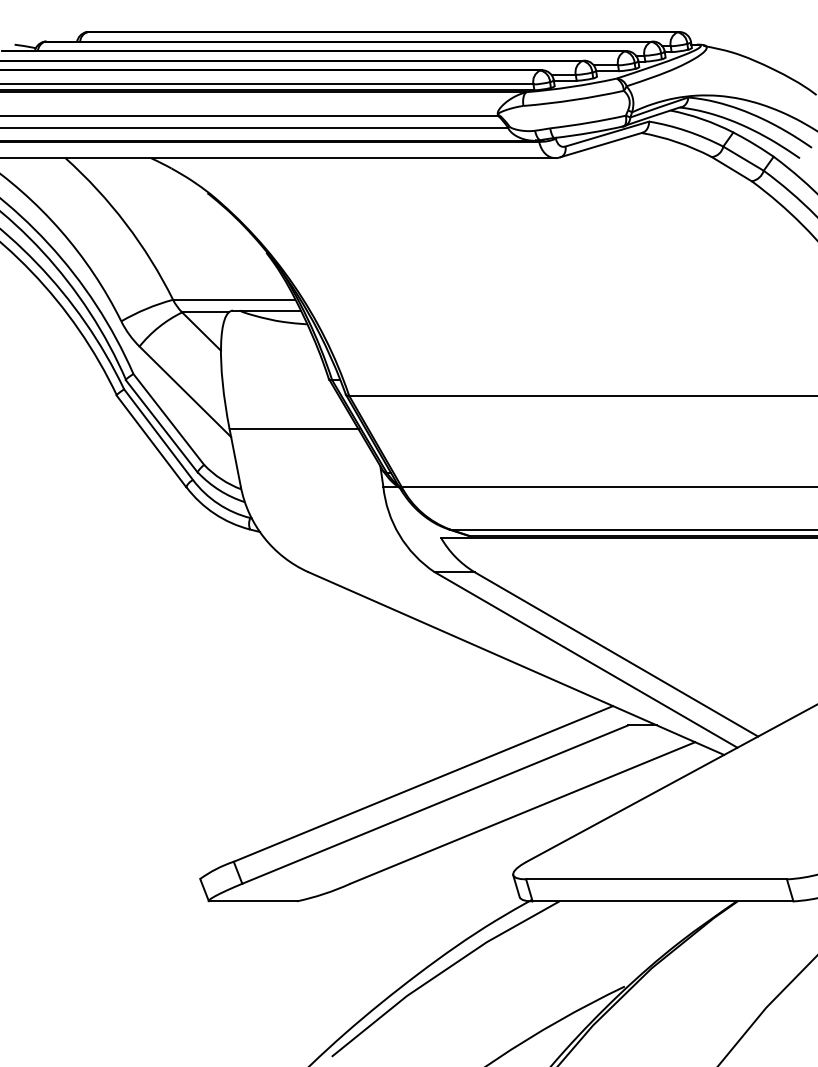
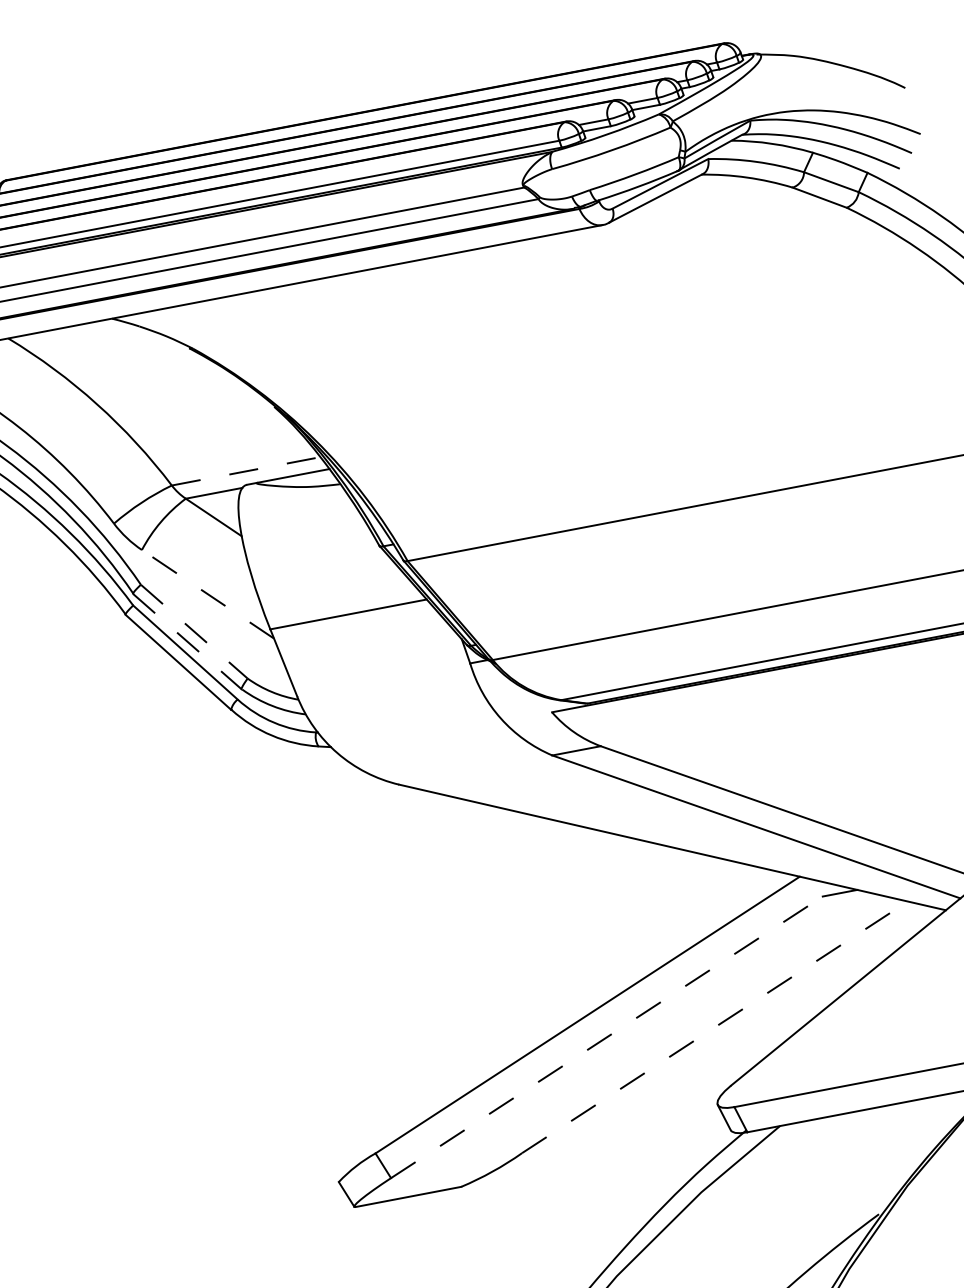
line: (233, 299) -> (245, 471), solid -> dashed
line: (184, 391) -> (206, 594), solid -> dashed
line: (168, 419) -> (193, 631), solid -> dashed
line: (161, 426) -> (187, 641), solid -> dashed
line: (435, 804) -> (607, 1037), solid -> dashed
line: (523, 812) -> (715, 1026), solid -> dashed

